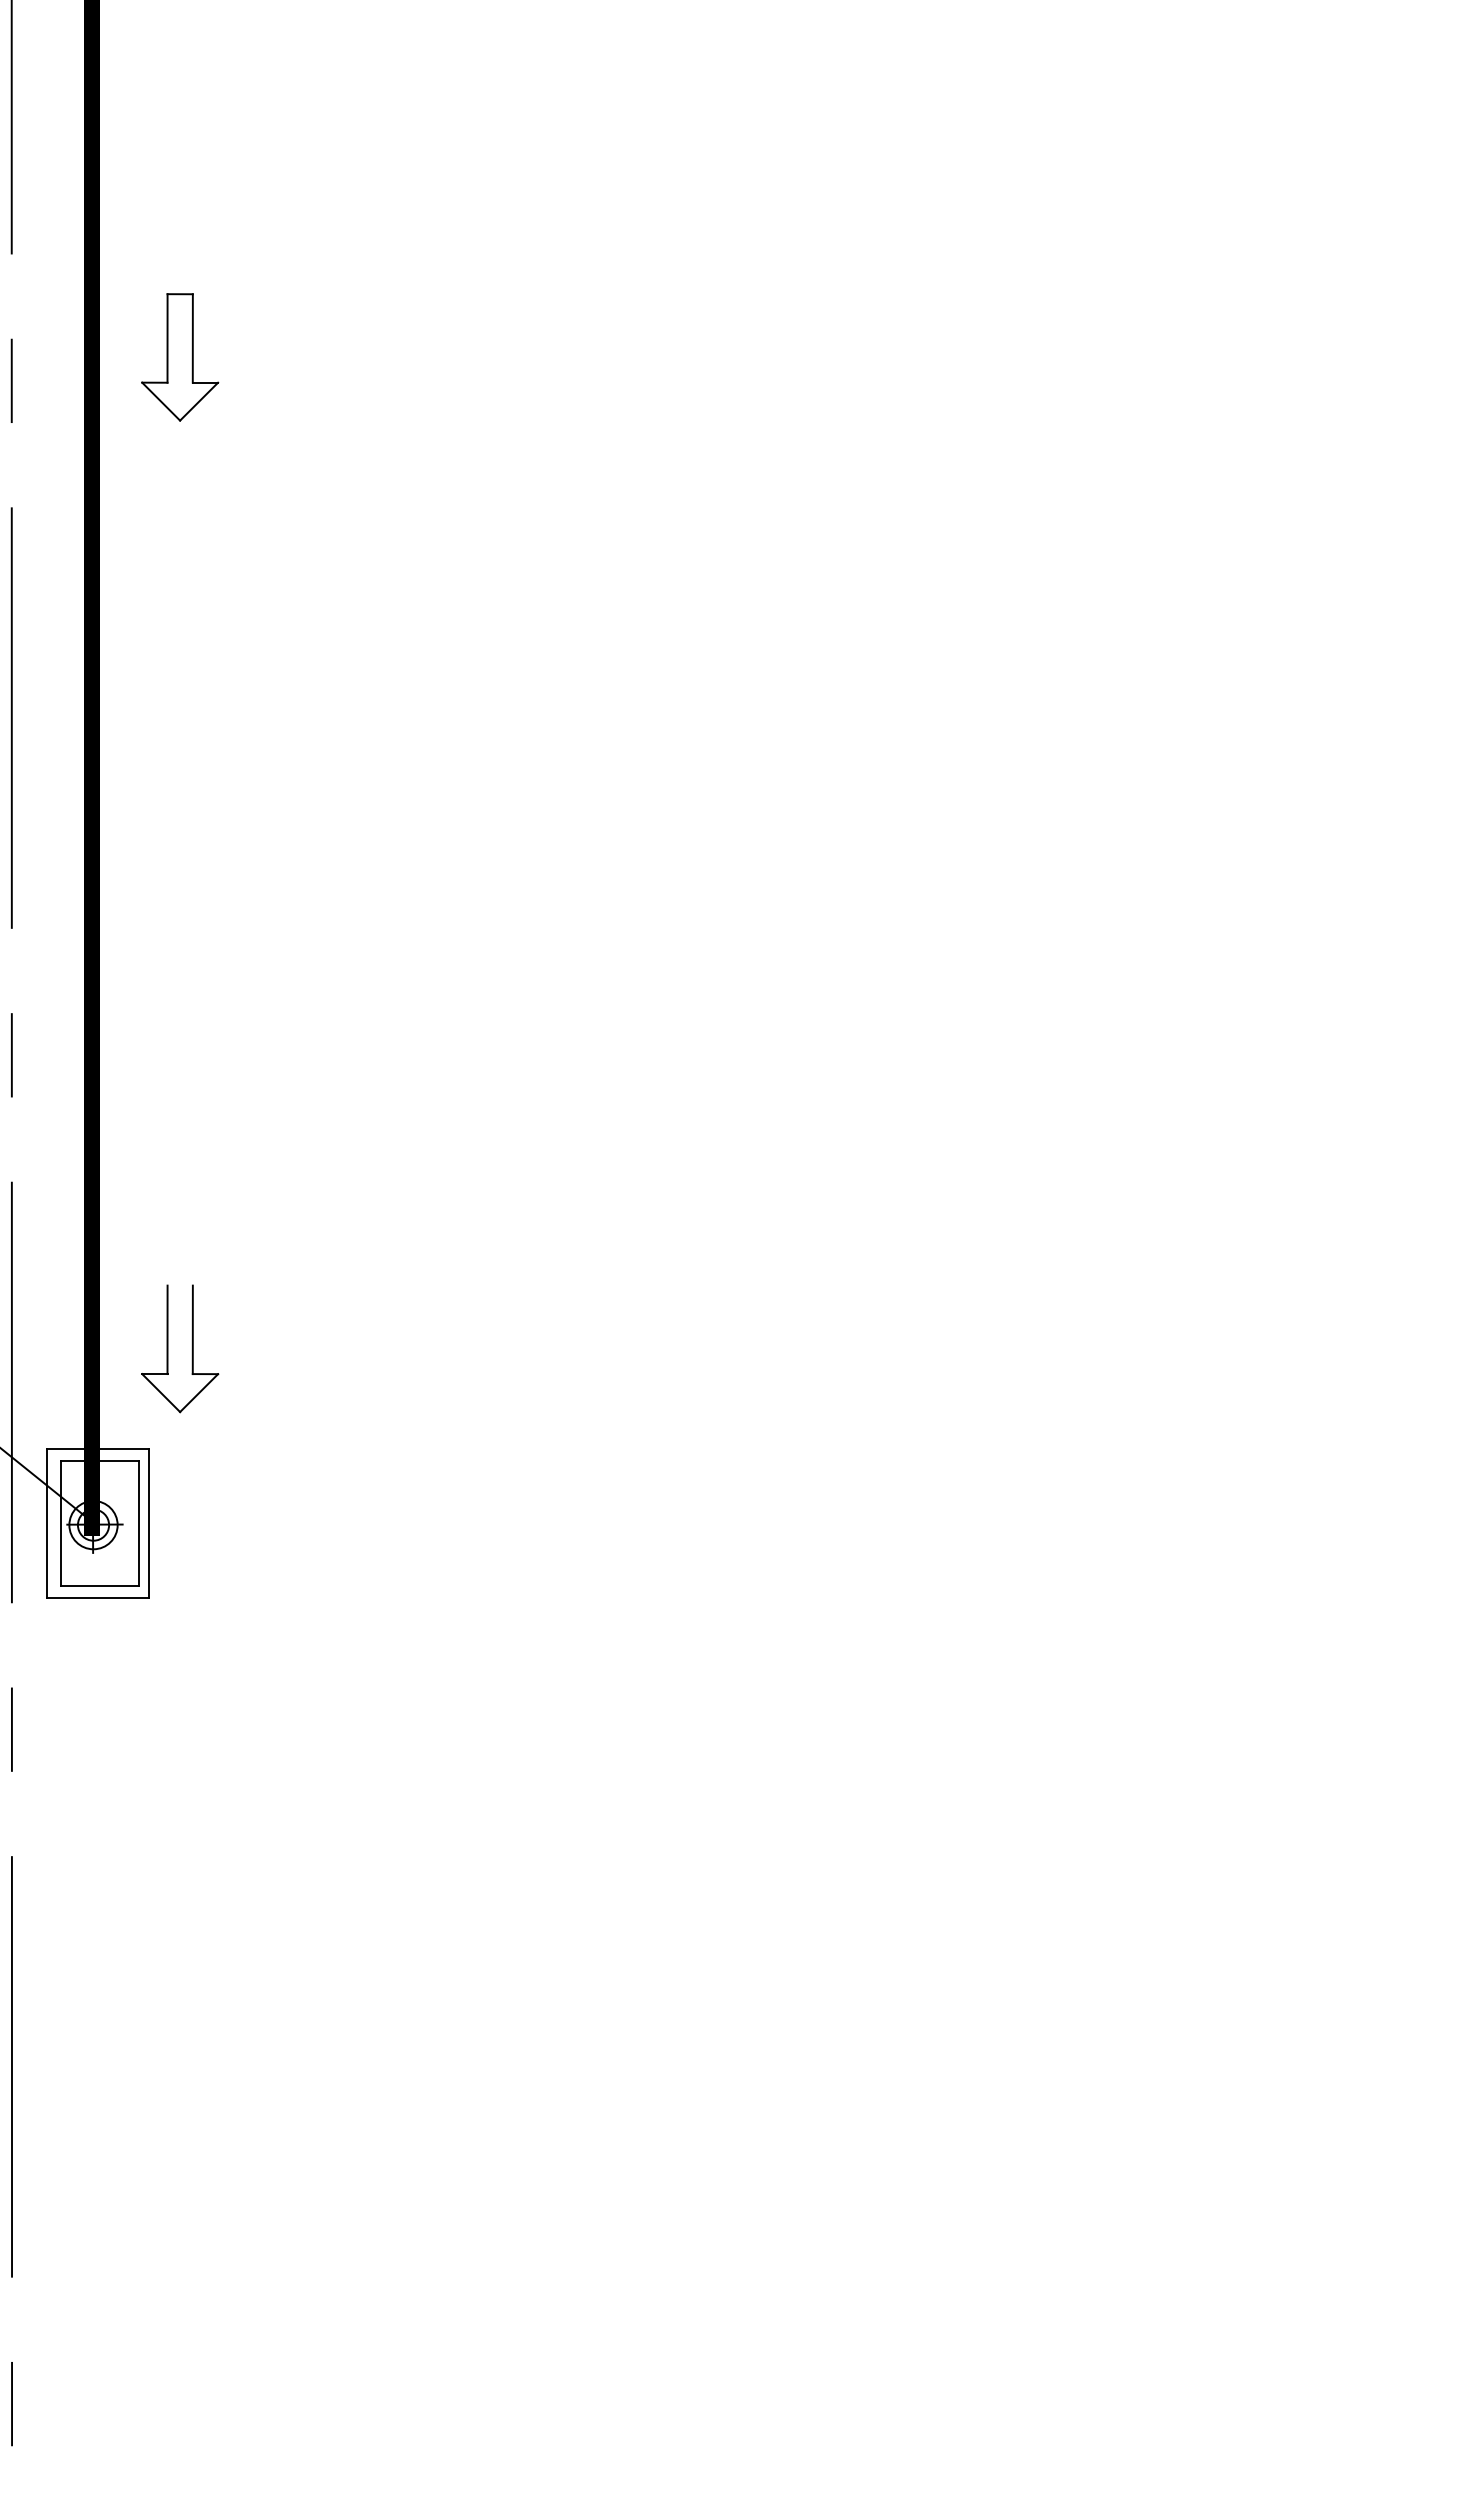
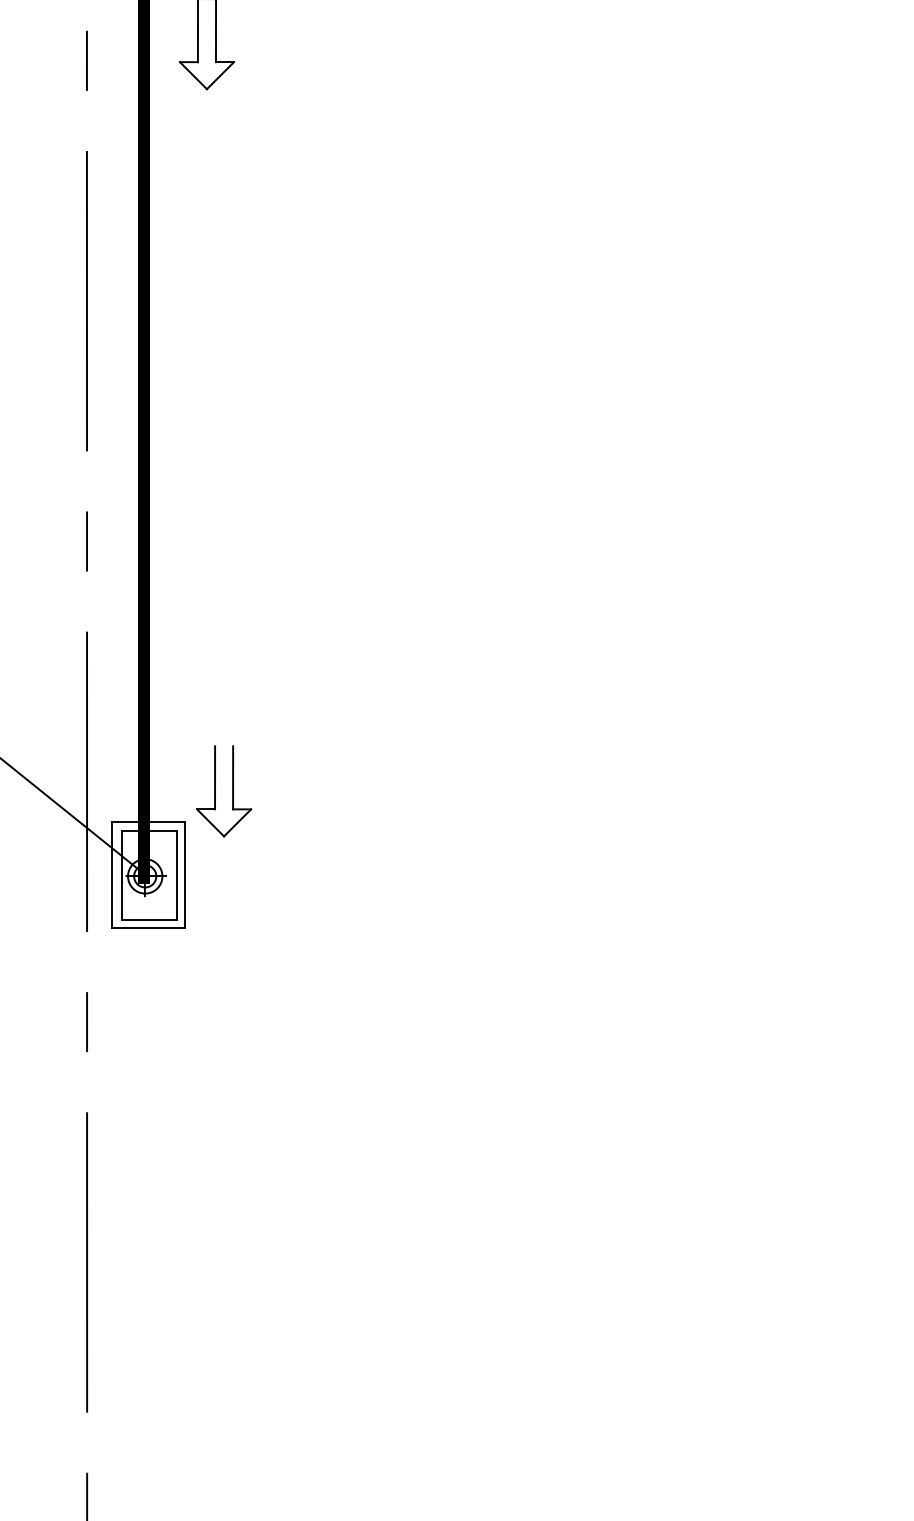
part: (191, 1348) -> (232, 791), moved

